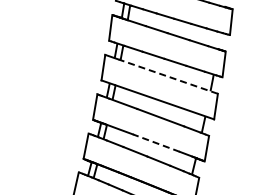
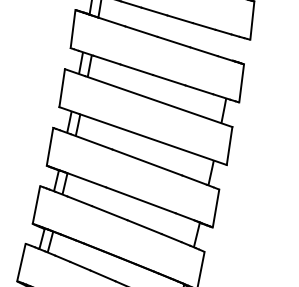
line: (167, 76) -> (157, 101), dashed -> solid
line: (155, 142) -> (139, 199), dashed -> solid

